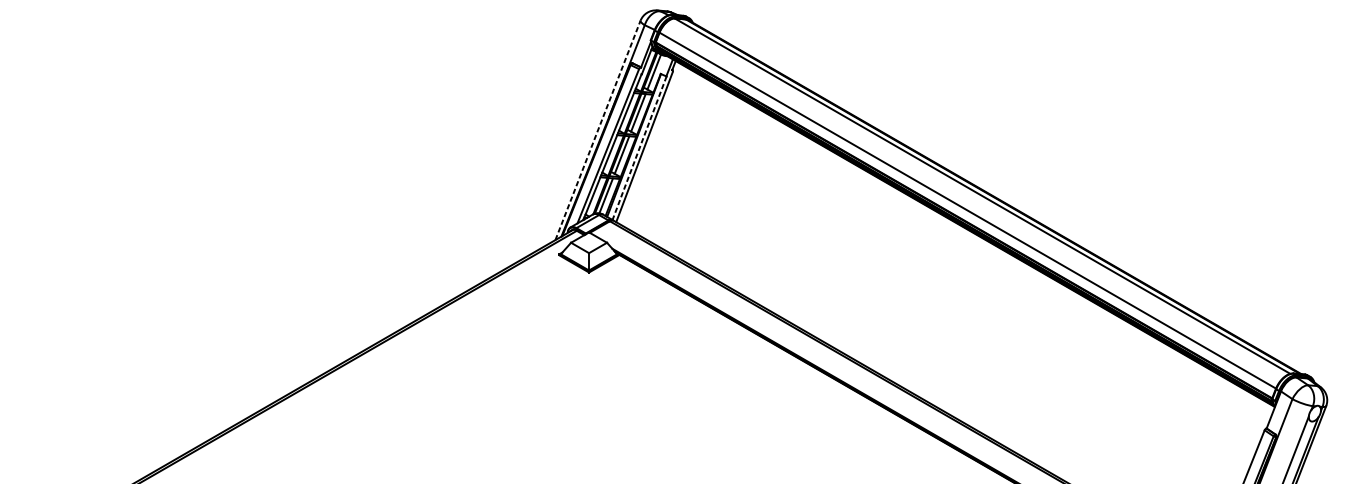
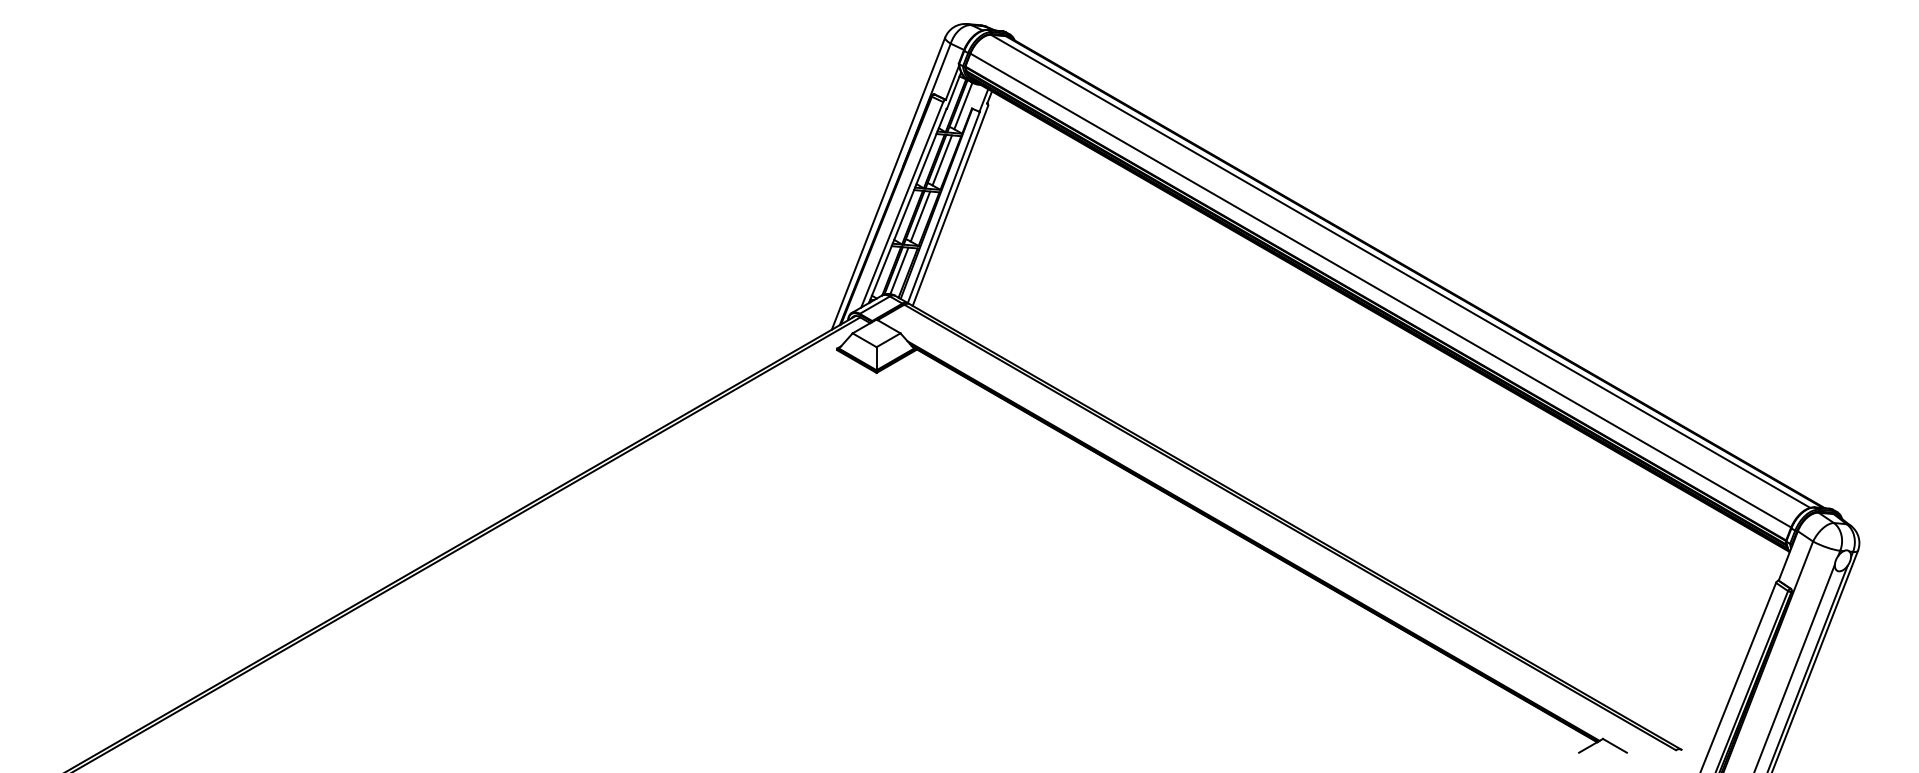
line: (598, 130) -> (888, 183), dashed -> solid
line: (639, 148) -> (943, 207), dashed -> solid

